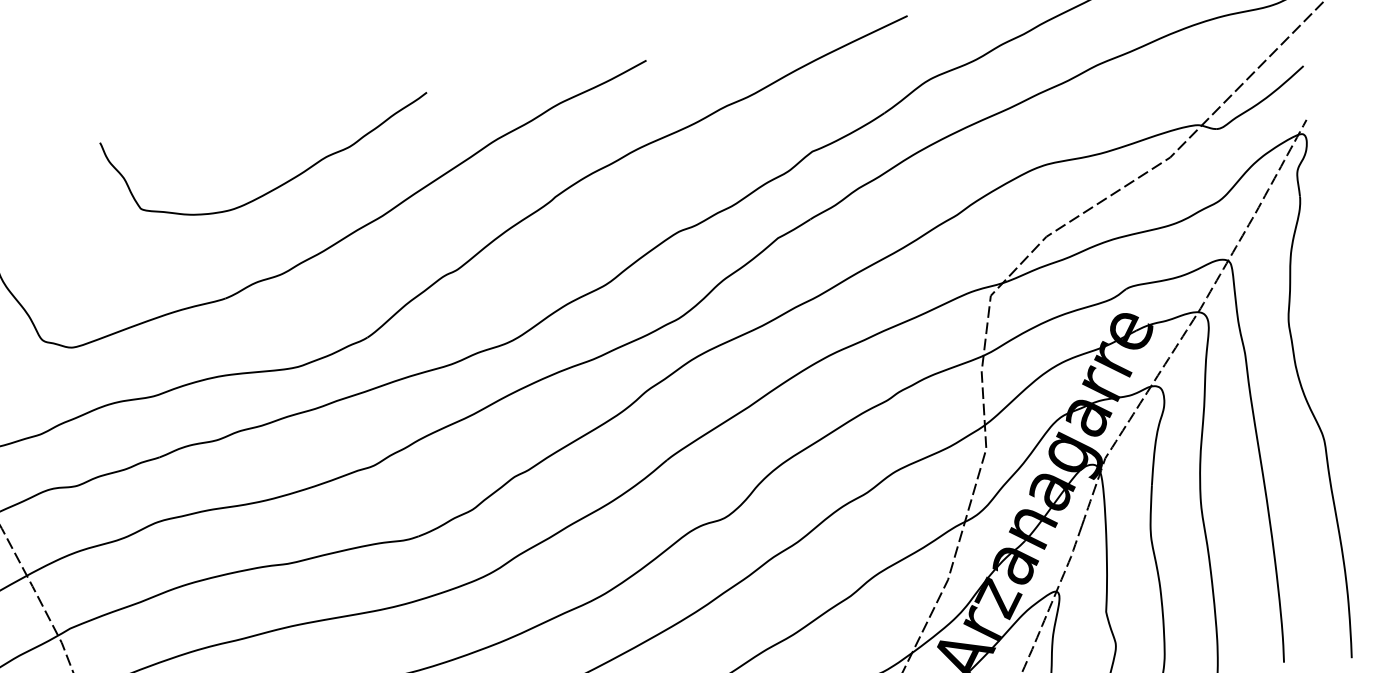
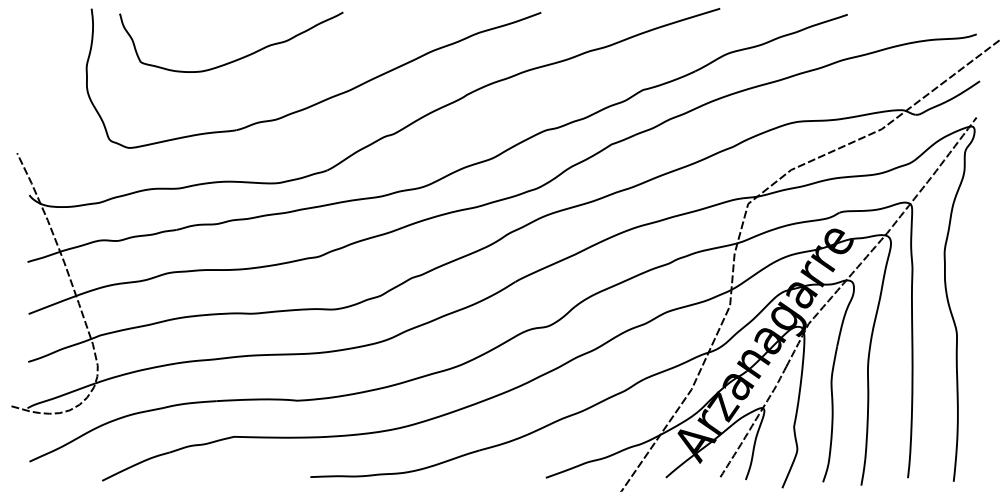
curve: (286, 180) -> (240, 57), moved

